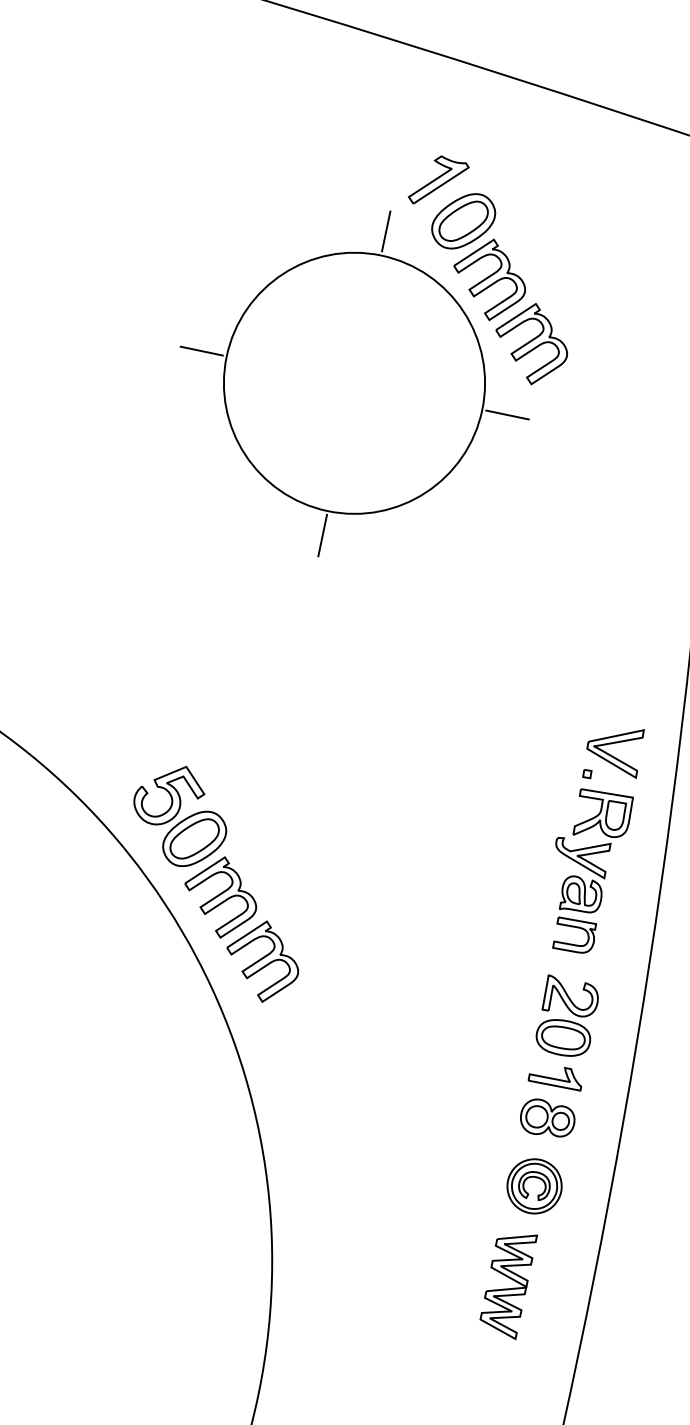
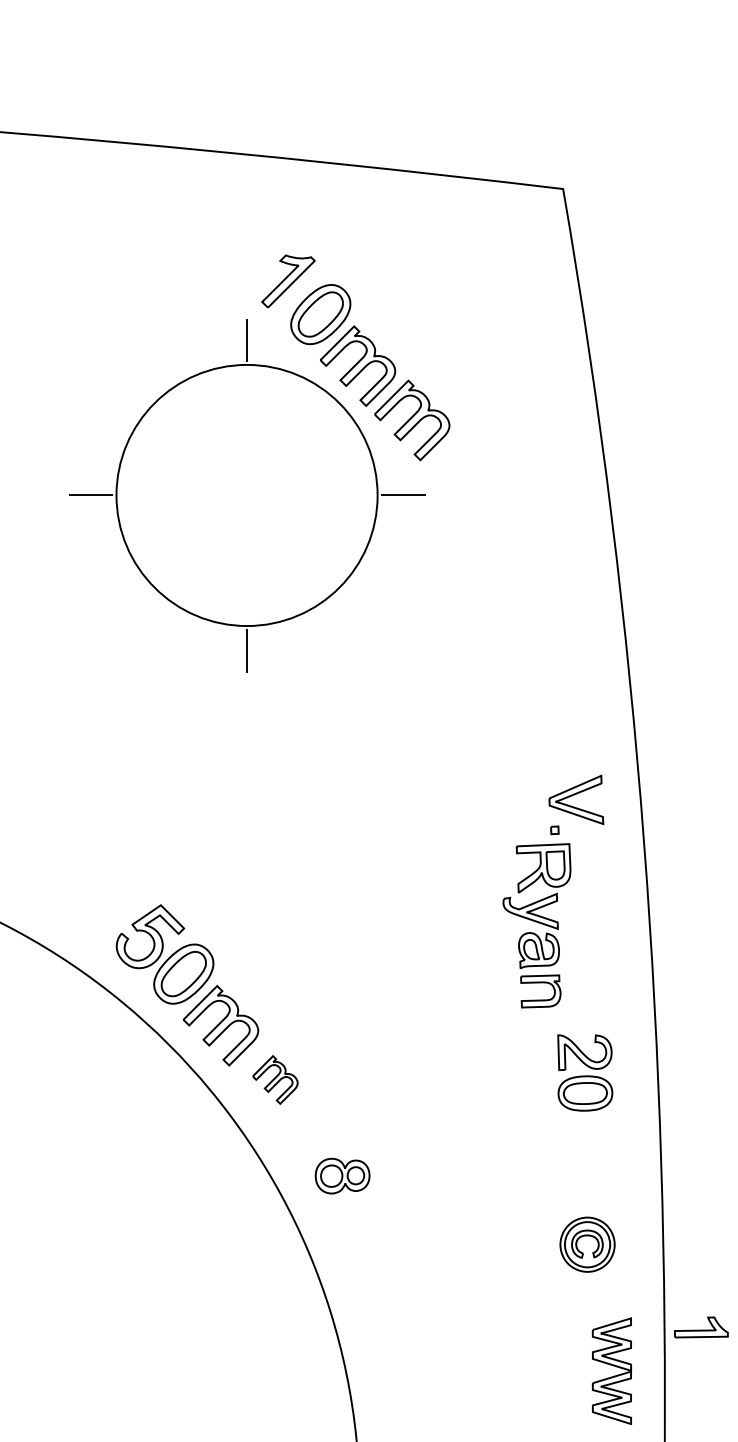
part: (584, 870) -> (536, 925), moved
part: (262, 960) -> (275, 1079), size x0.6
part: (556, 1076) -> (701, 1327), moved
part: (547, 1118) -> (342, 1175), moved
part: (507, 1283) -> (611, 1371), moved

